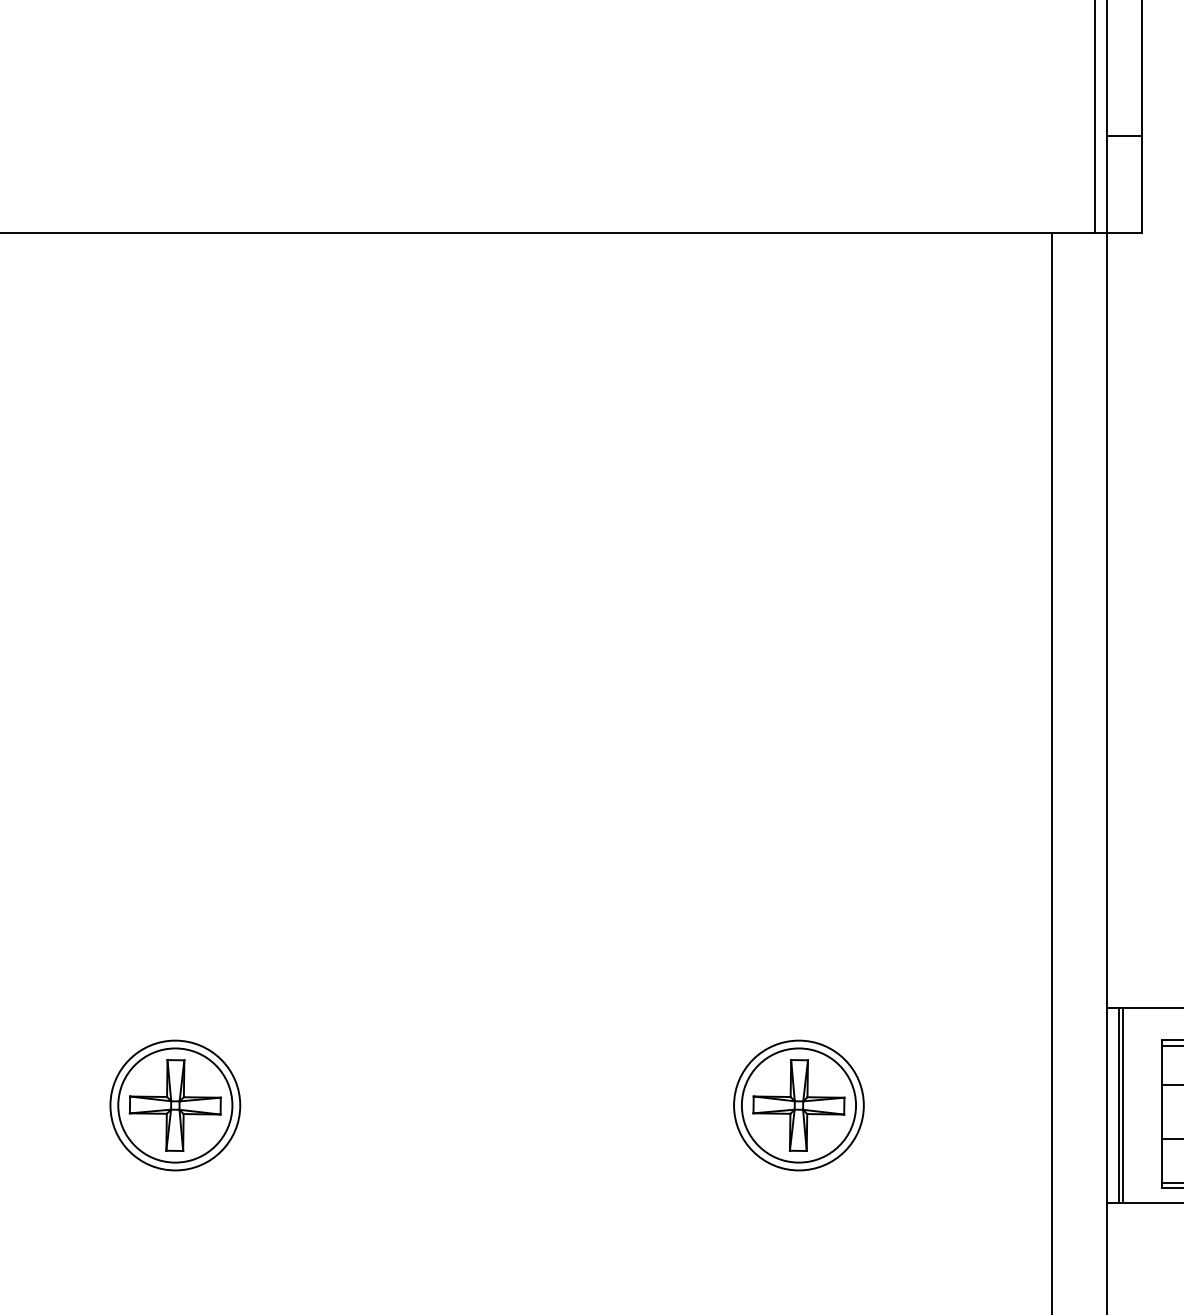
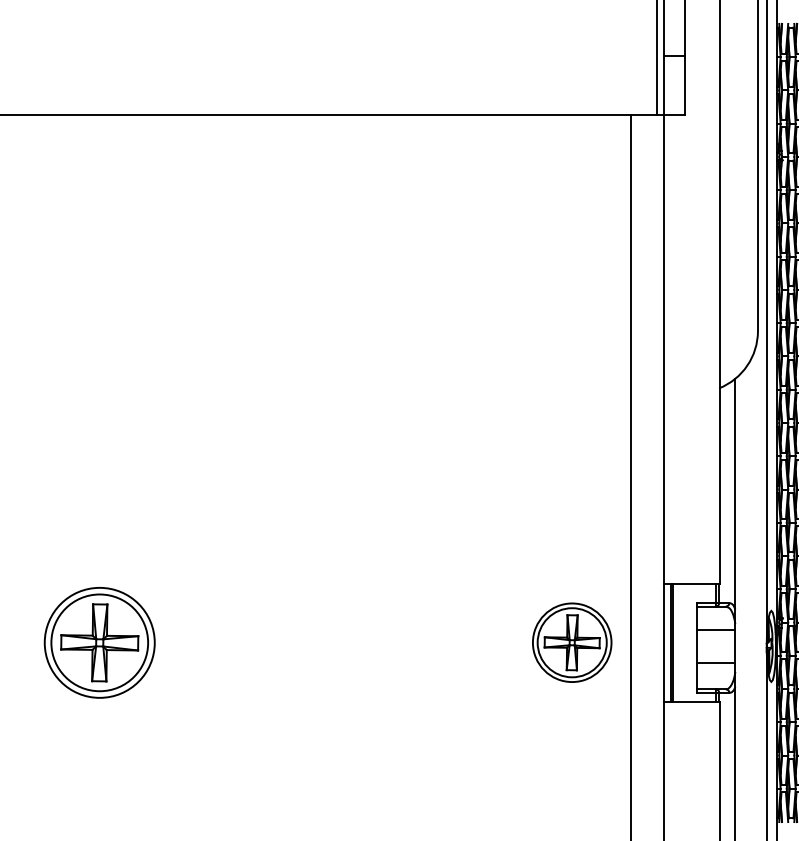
part: (175, 1105) -> (99, 642), size x1.4
part: (799, 1105) -> (572, 642), moved

